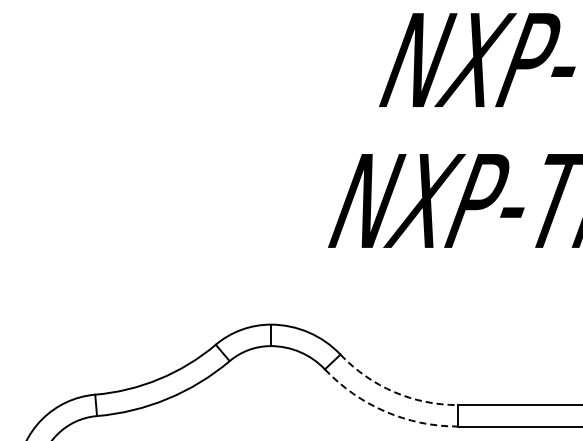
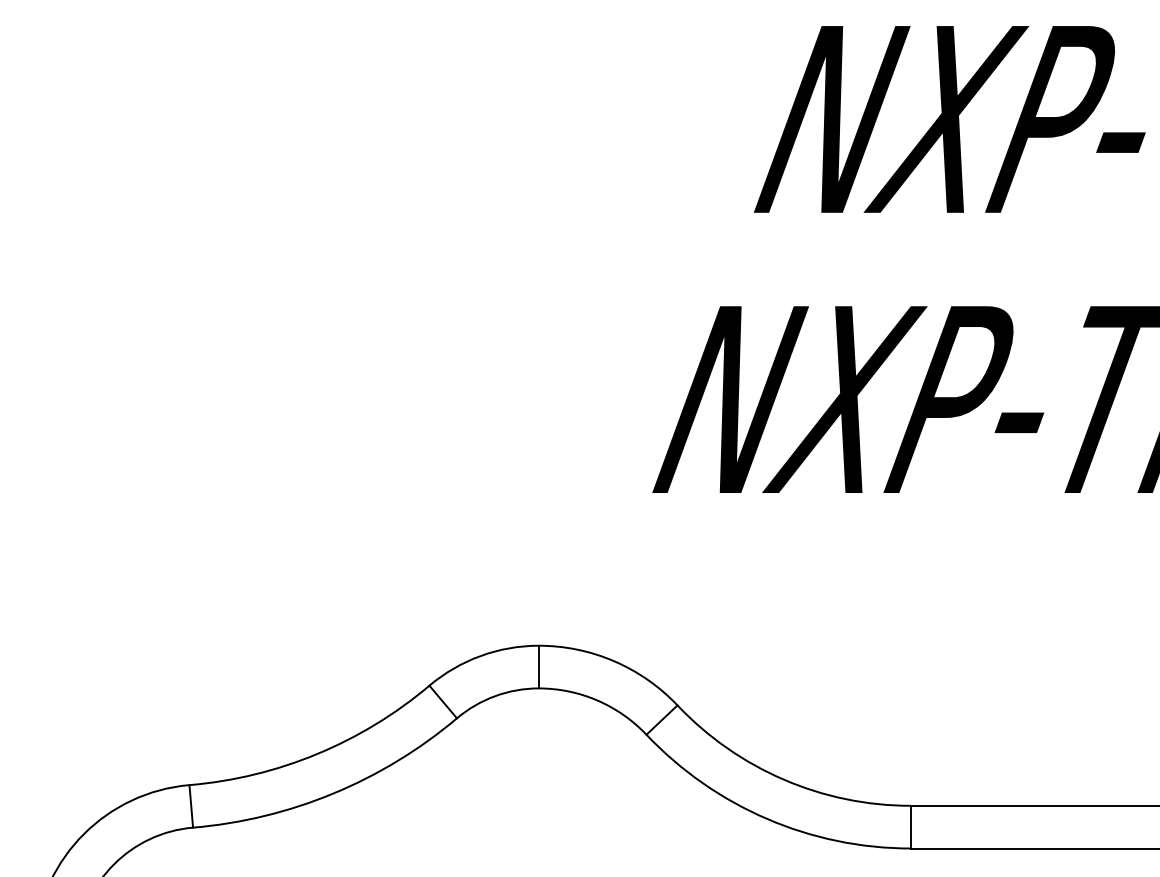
arc: (393, 391) -> (782, 778), dashed -> solid
arc: (385, 411) -> (767, 818), dashed -> solid

